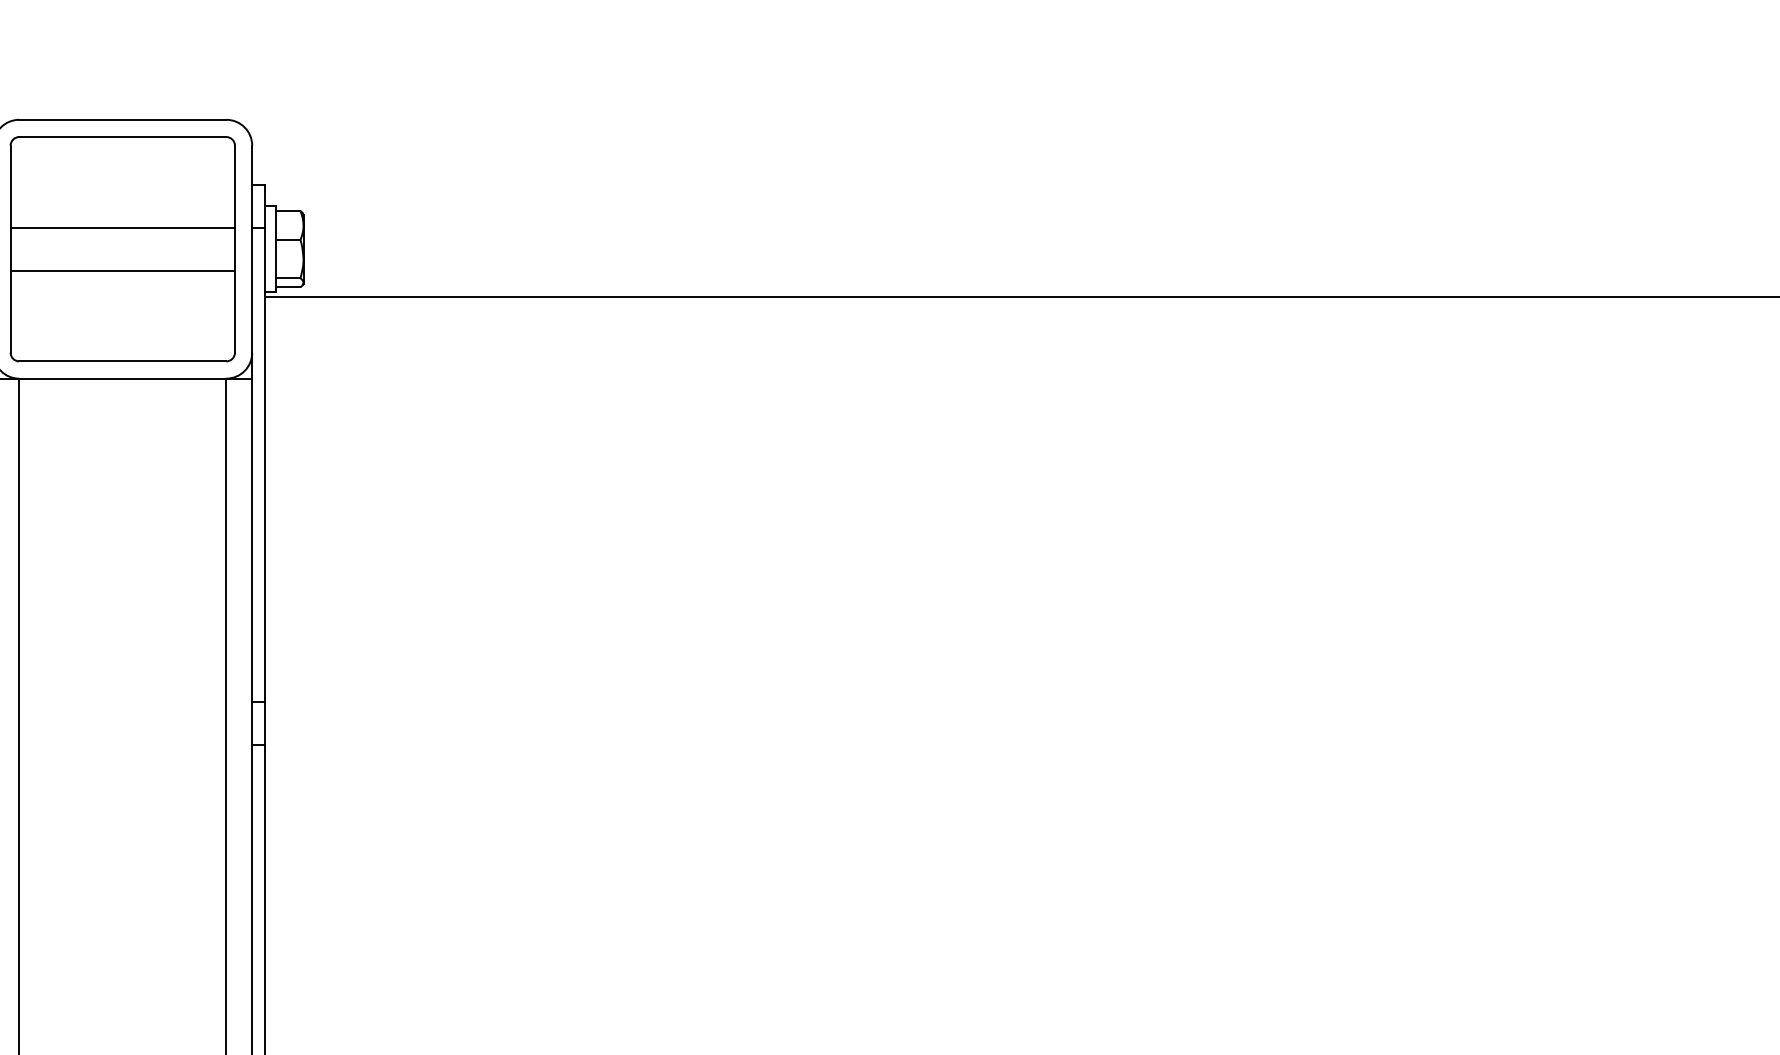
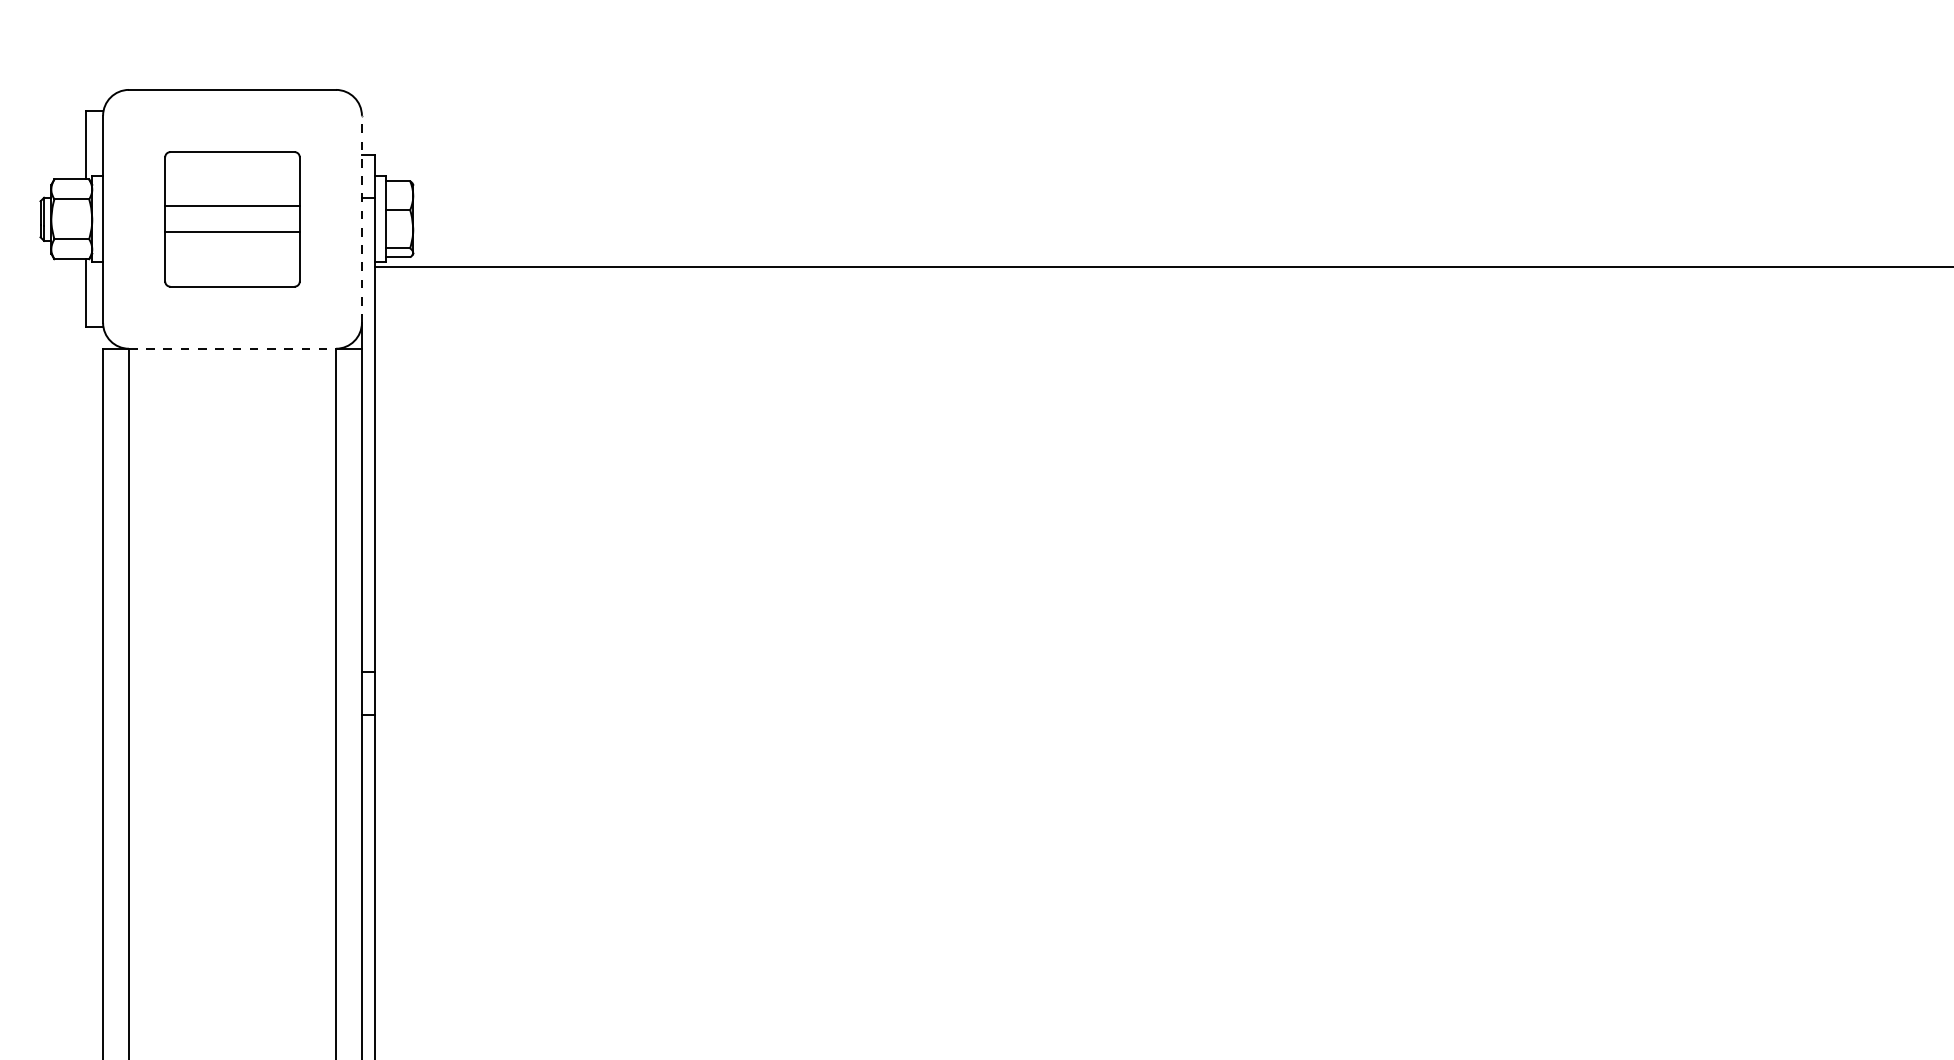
part: (122, 249) -> (232, 219), size x0.6
line: (251, 249) -> (361, 219), solid -> dashed
line: (122, 378) -> (232, 348), solid -> dashed

